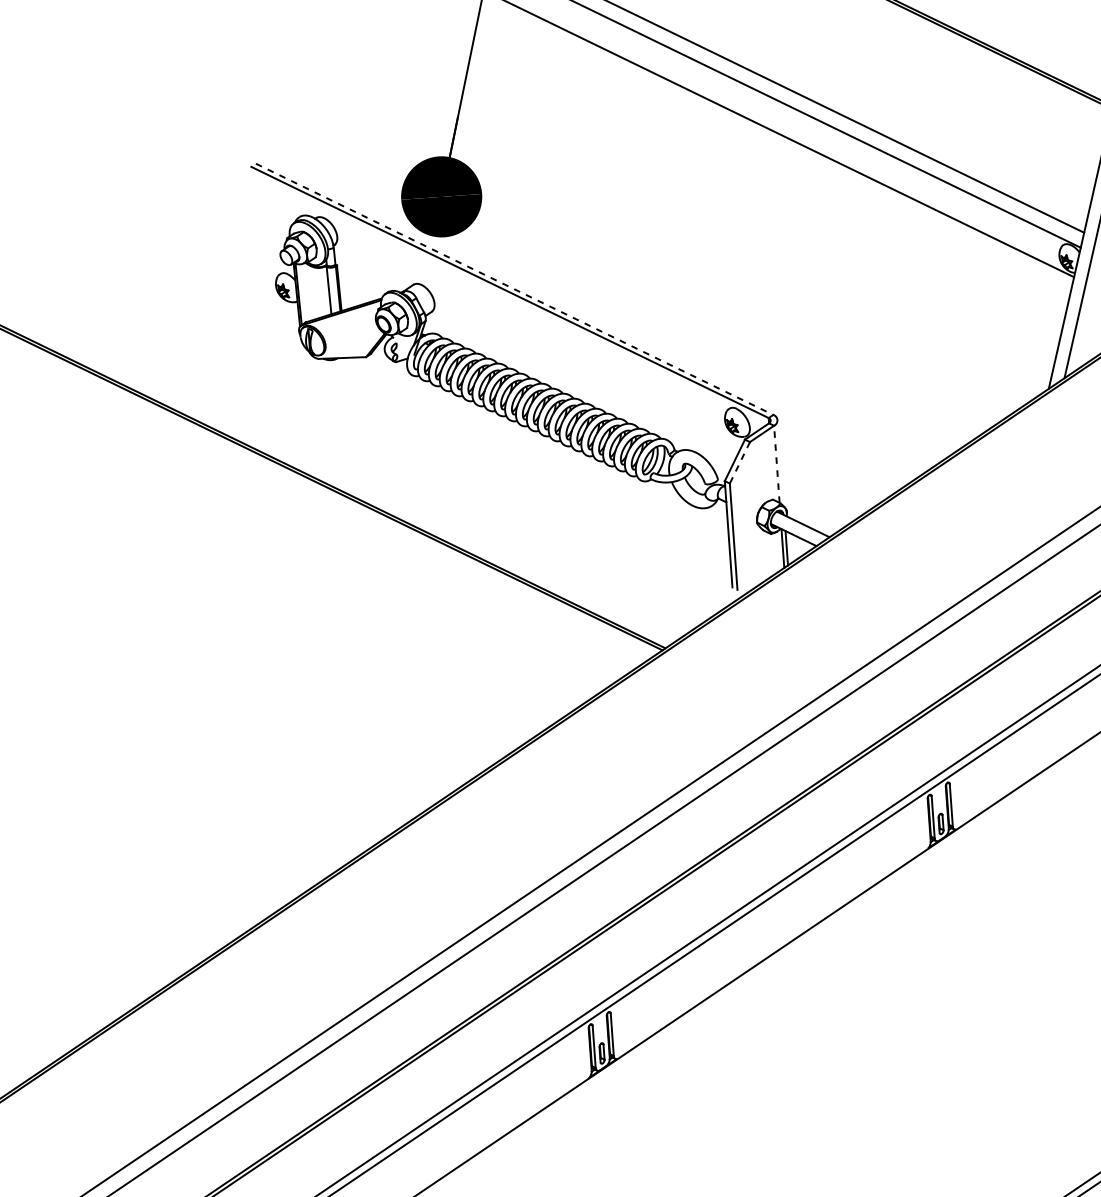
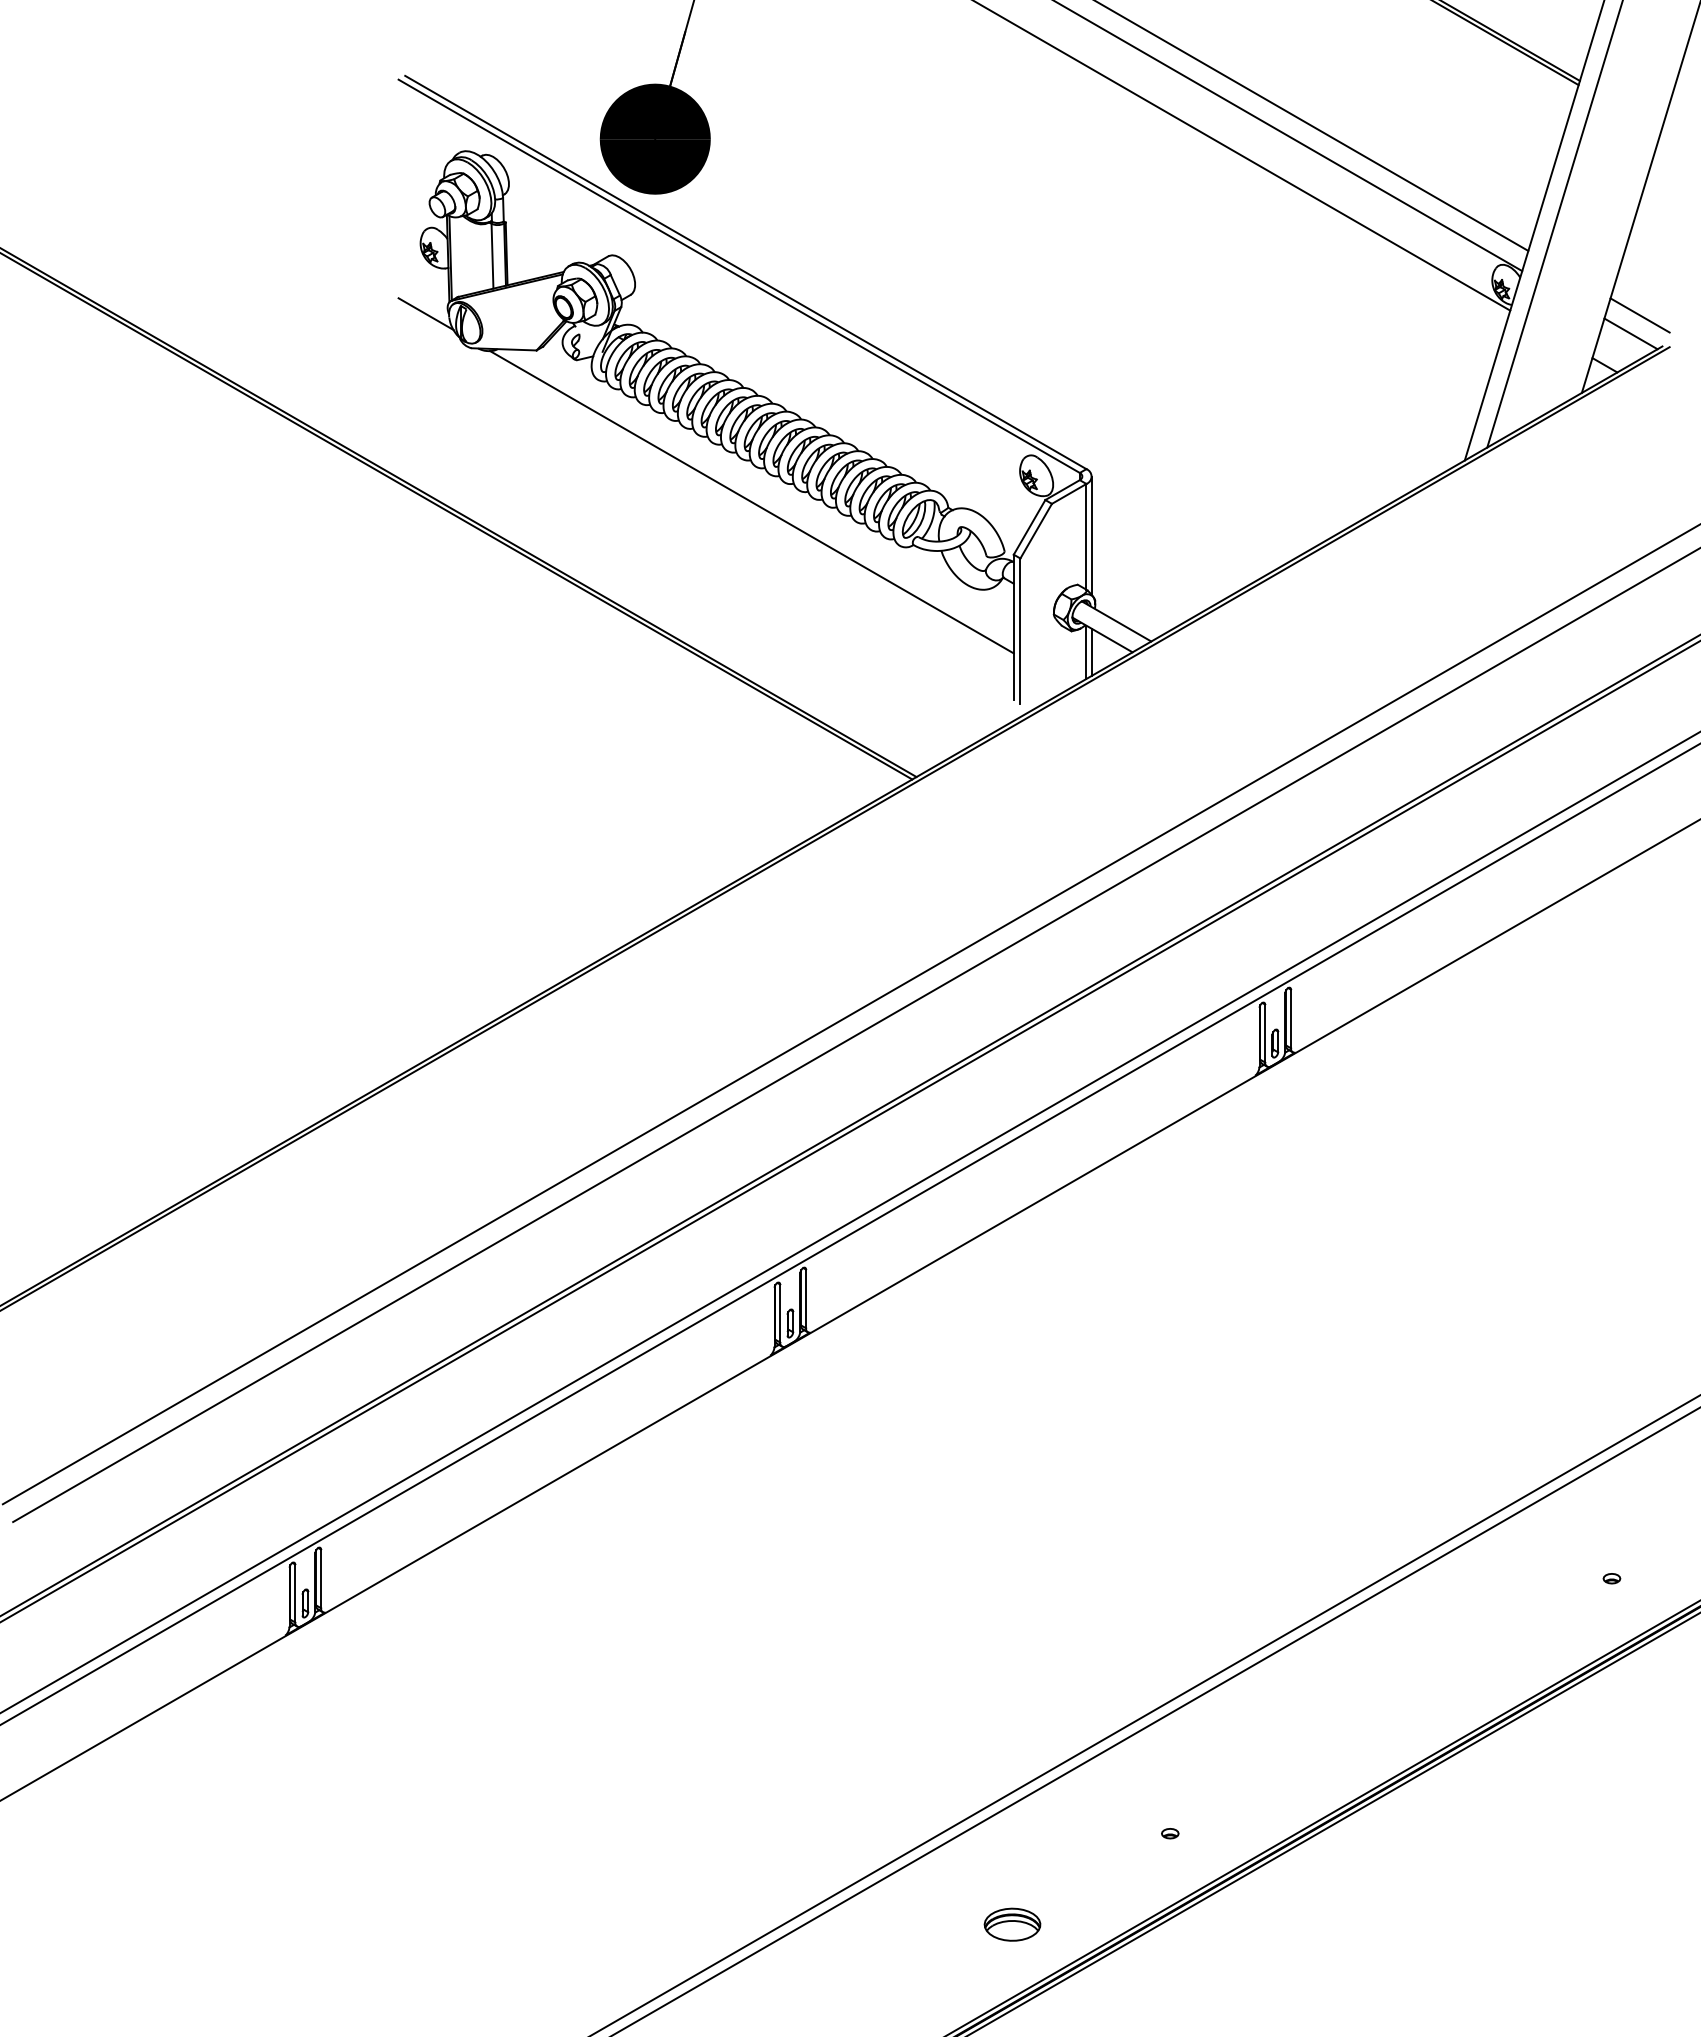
line: (515, 289) -> (746, 272), dashed -> solid
line: (283, 336) -> (425, 314), added
line: (530, 456) -> (751, 502), added
line: (740, 463) -> (1036, 531), dashed -> solid
line: (780, 463) -> (1091, 535), added
line: (776, 464) -> (1086, 536), dashed -> solid

